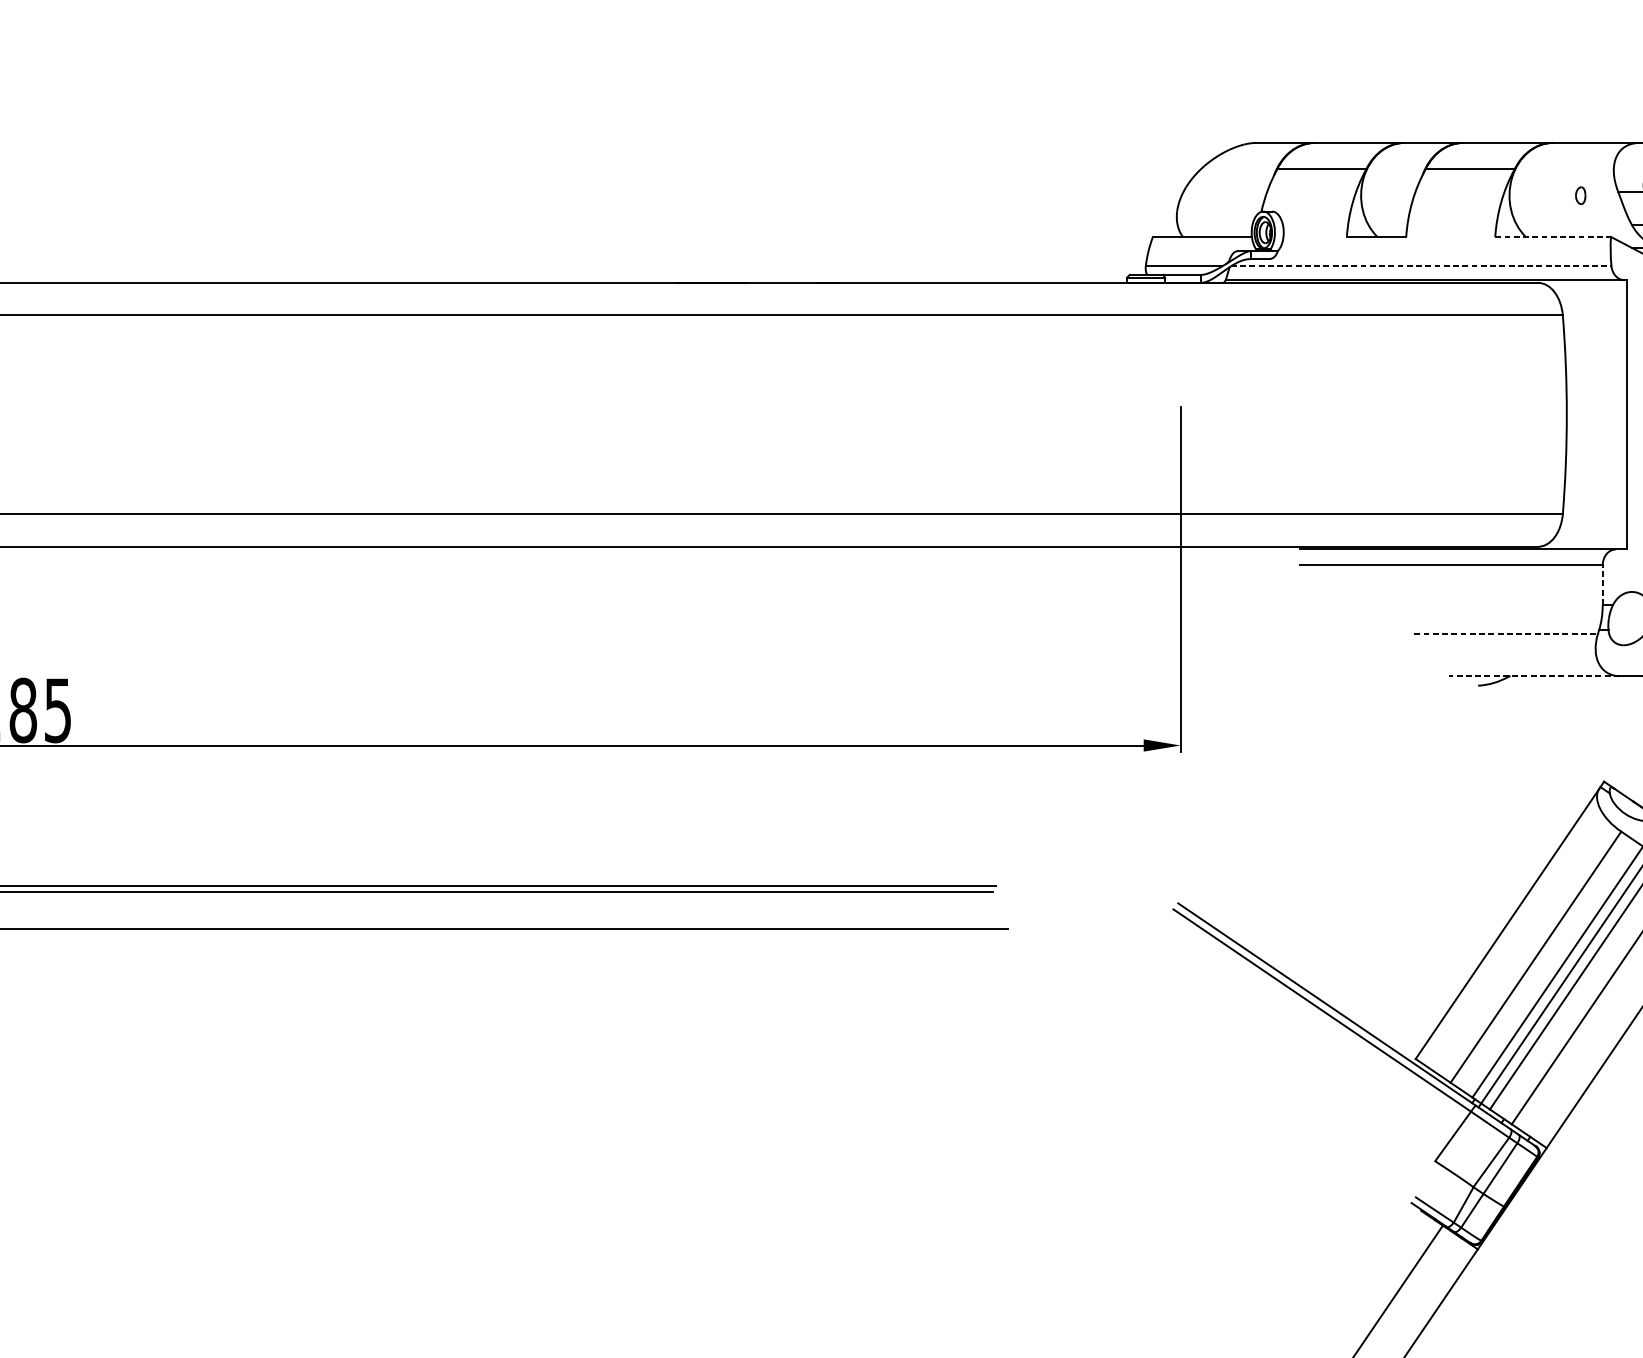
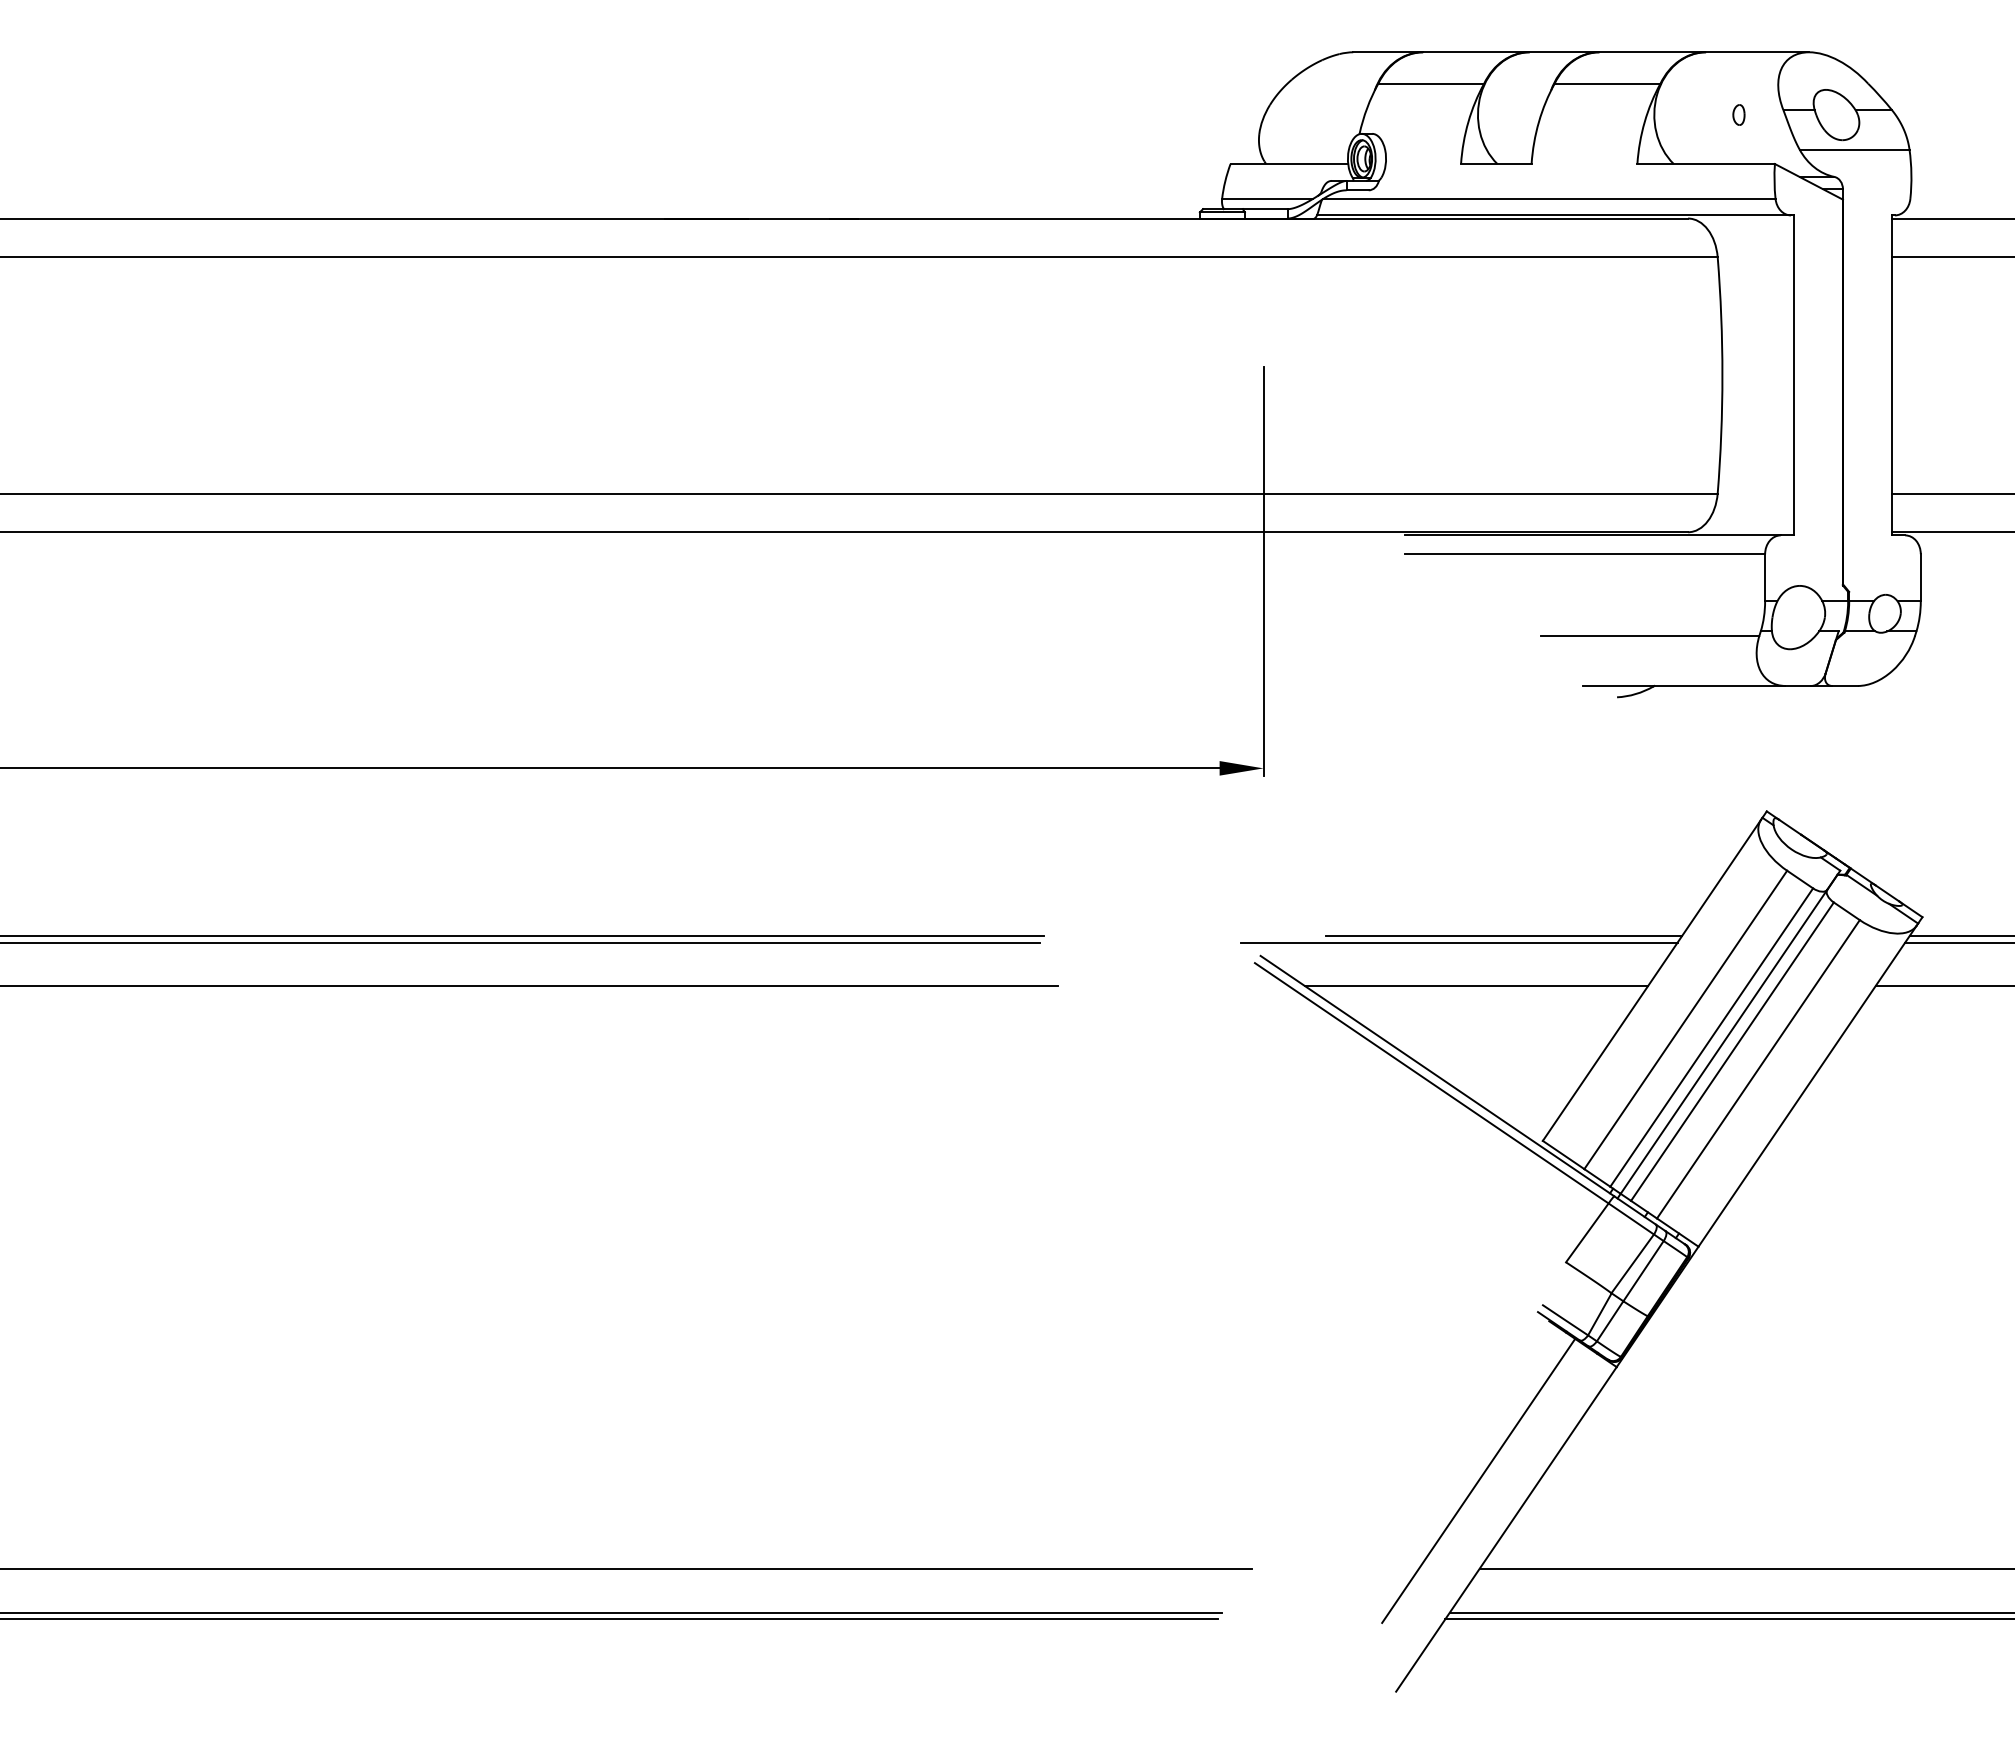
line: (1553, 237) -> (1706, 164), dashed -> solid
line: (1421, 265) -> (1549, 198), dashed -> solid
line: (1603, 584) -> (1765, 577), dashed -> solid
line: (1506, 633) -> (1650, 635), dashed -> solid
line: (1534, 675) -> (1683, 685), dashed -> solid
line: (1382, 886) -> (1503, 935), added
line: (1344, 892) -> (1458, 942), added
line: (1359, 929) -> (1476, 986), added

